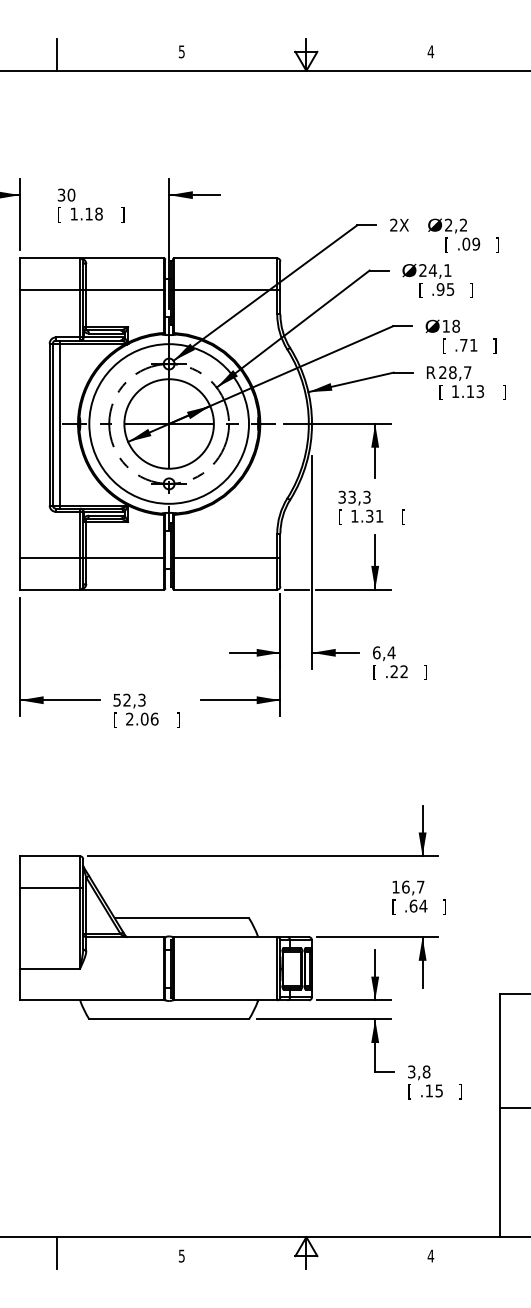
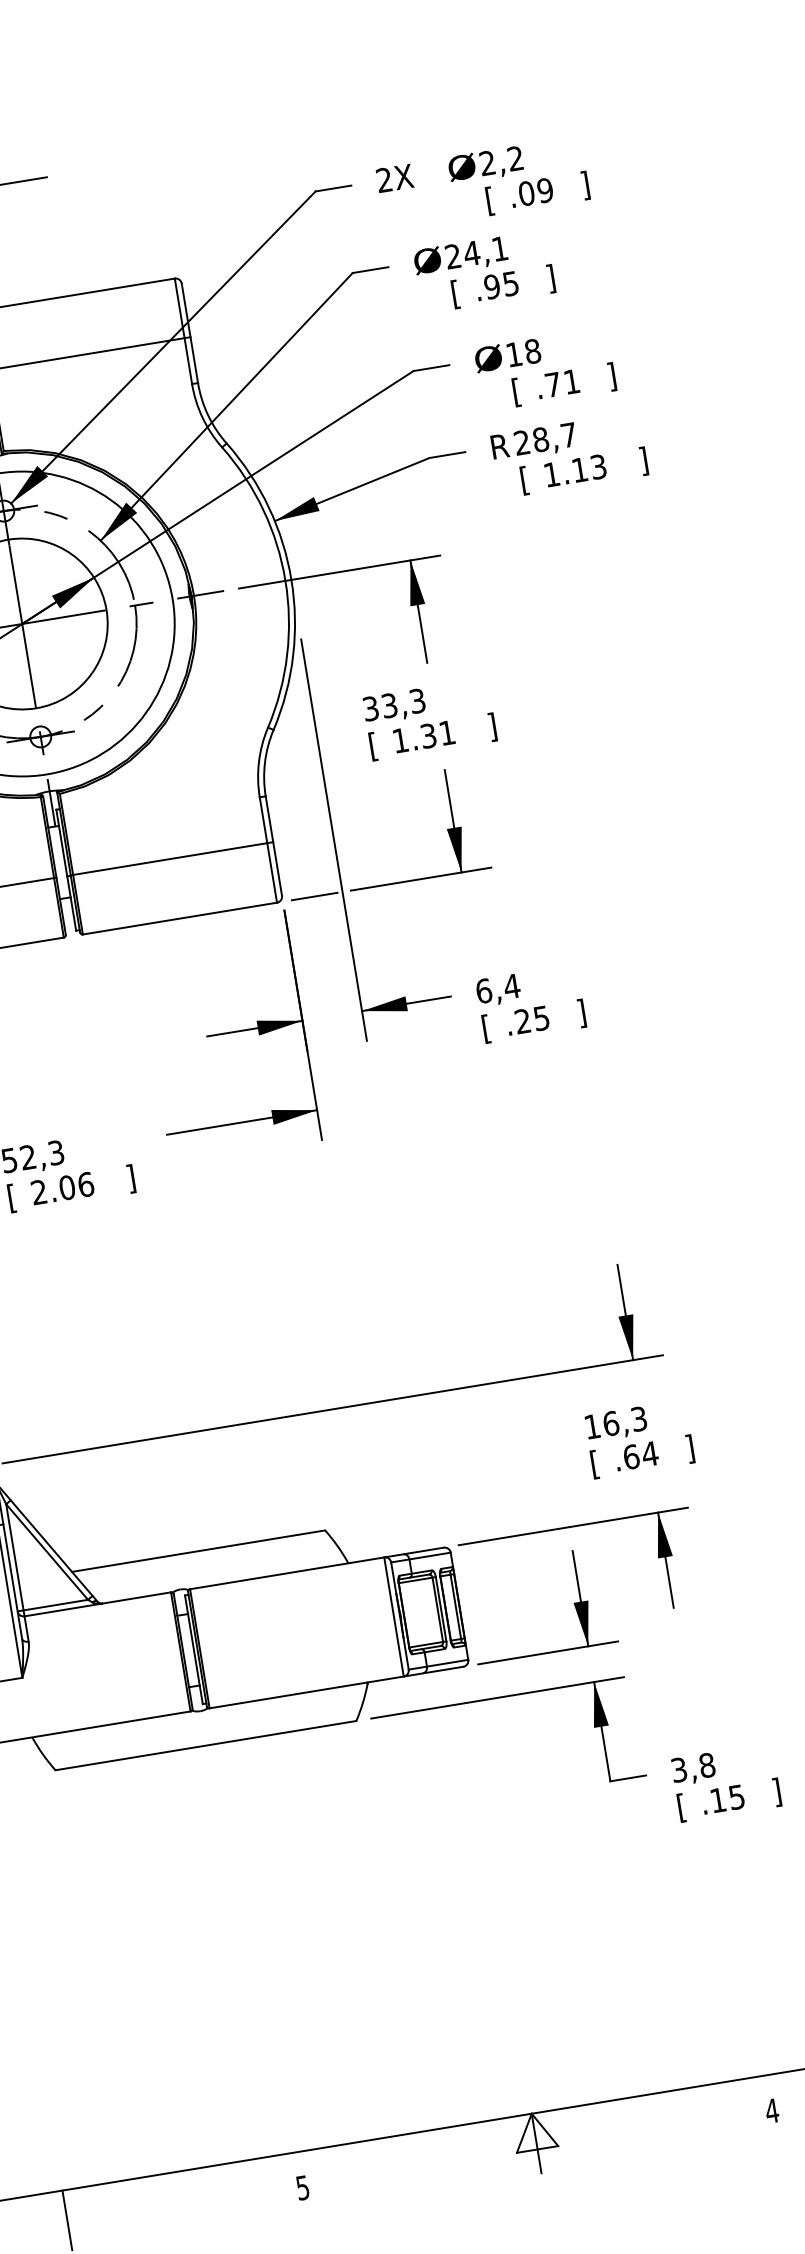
text: (403, 517) -> (492, 727), [ -> ]
text: (403, 671) -> (540, 1018), .22 -> .25
text: (420, 886) -> (638, 1417), 16,7 -> 16,3

